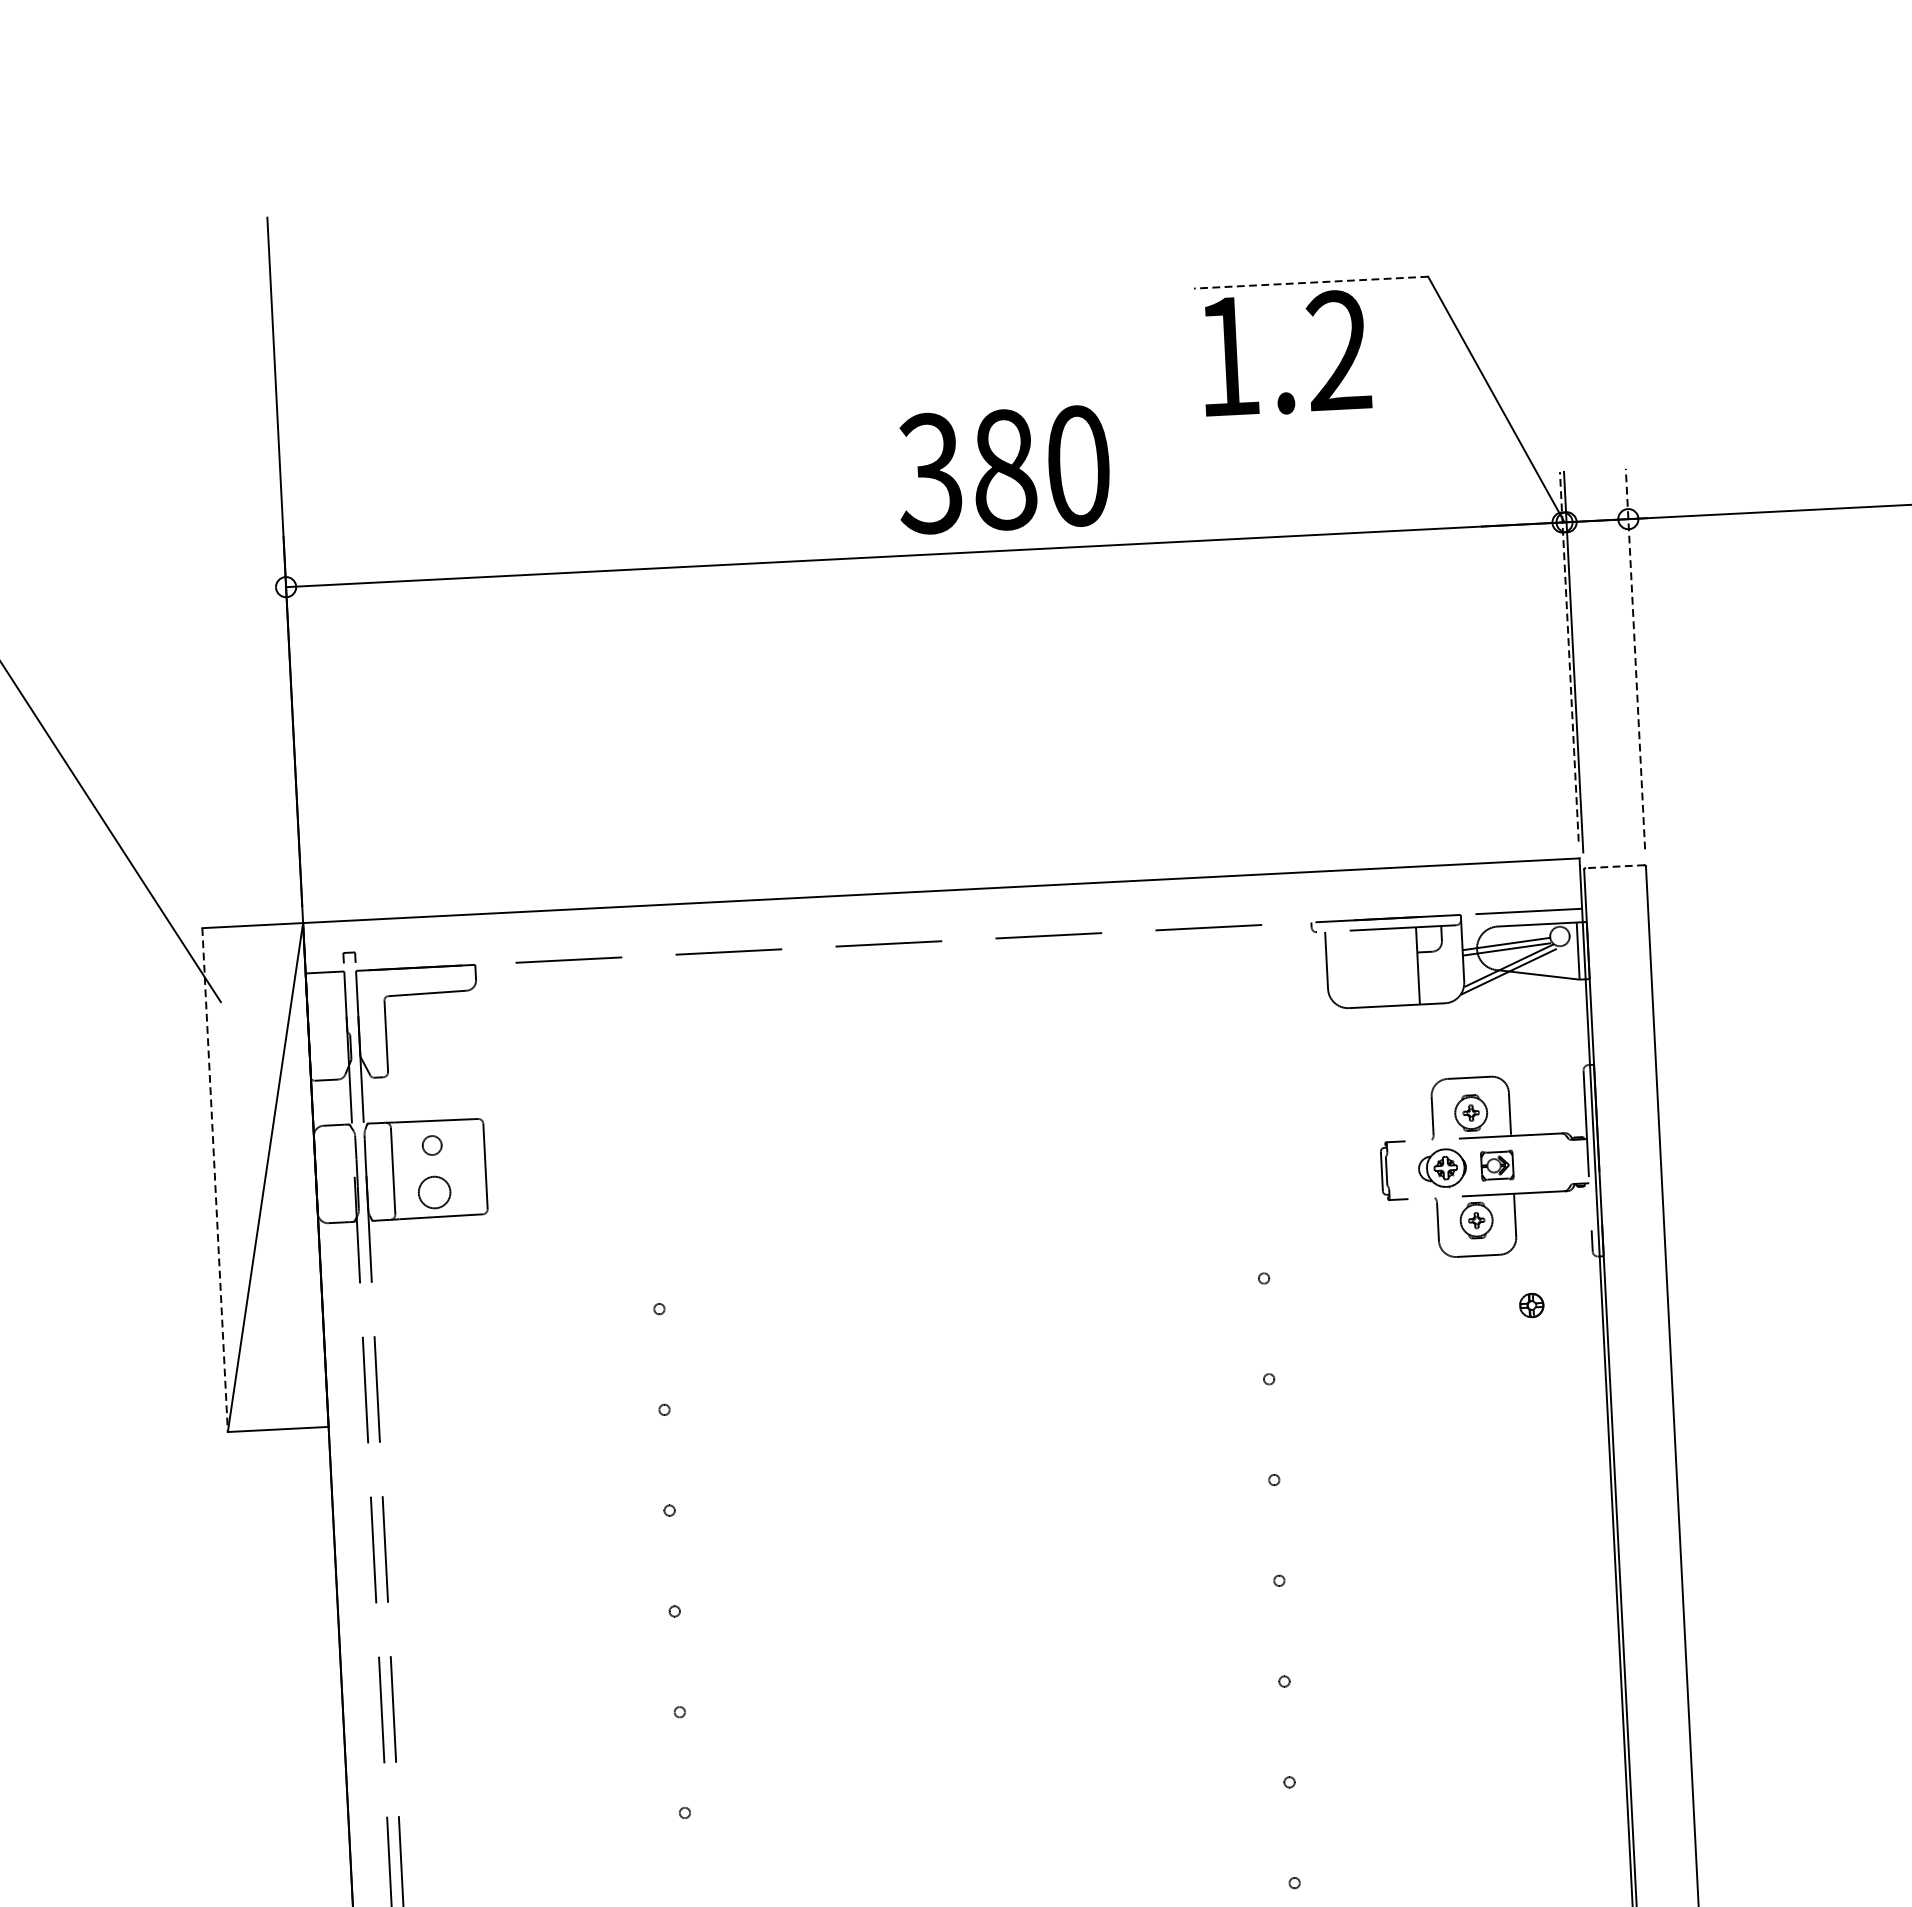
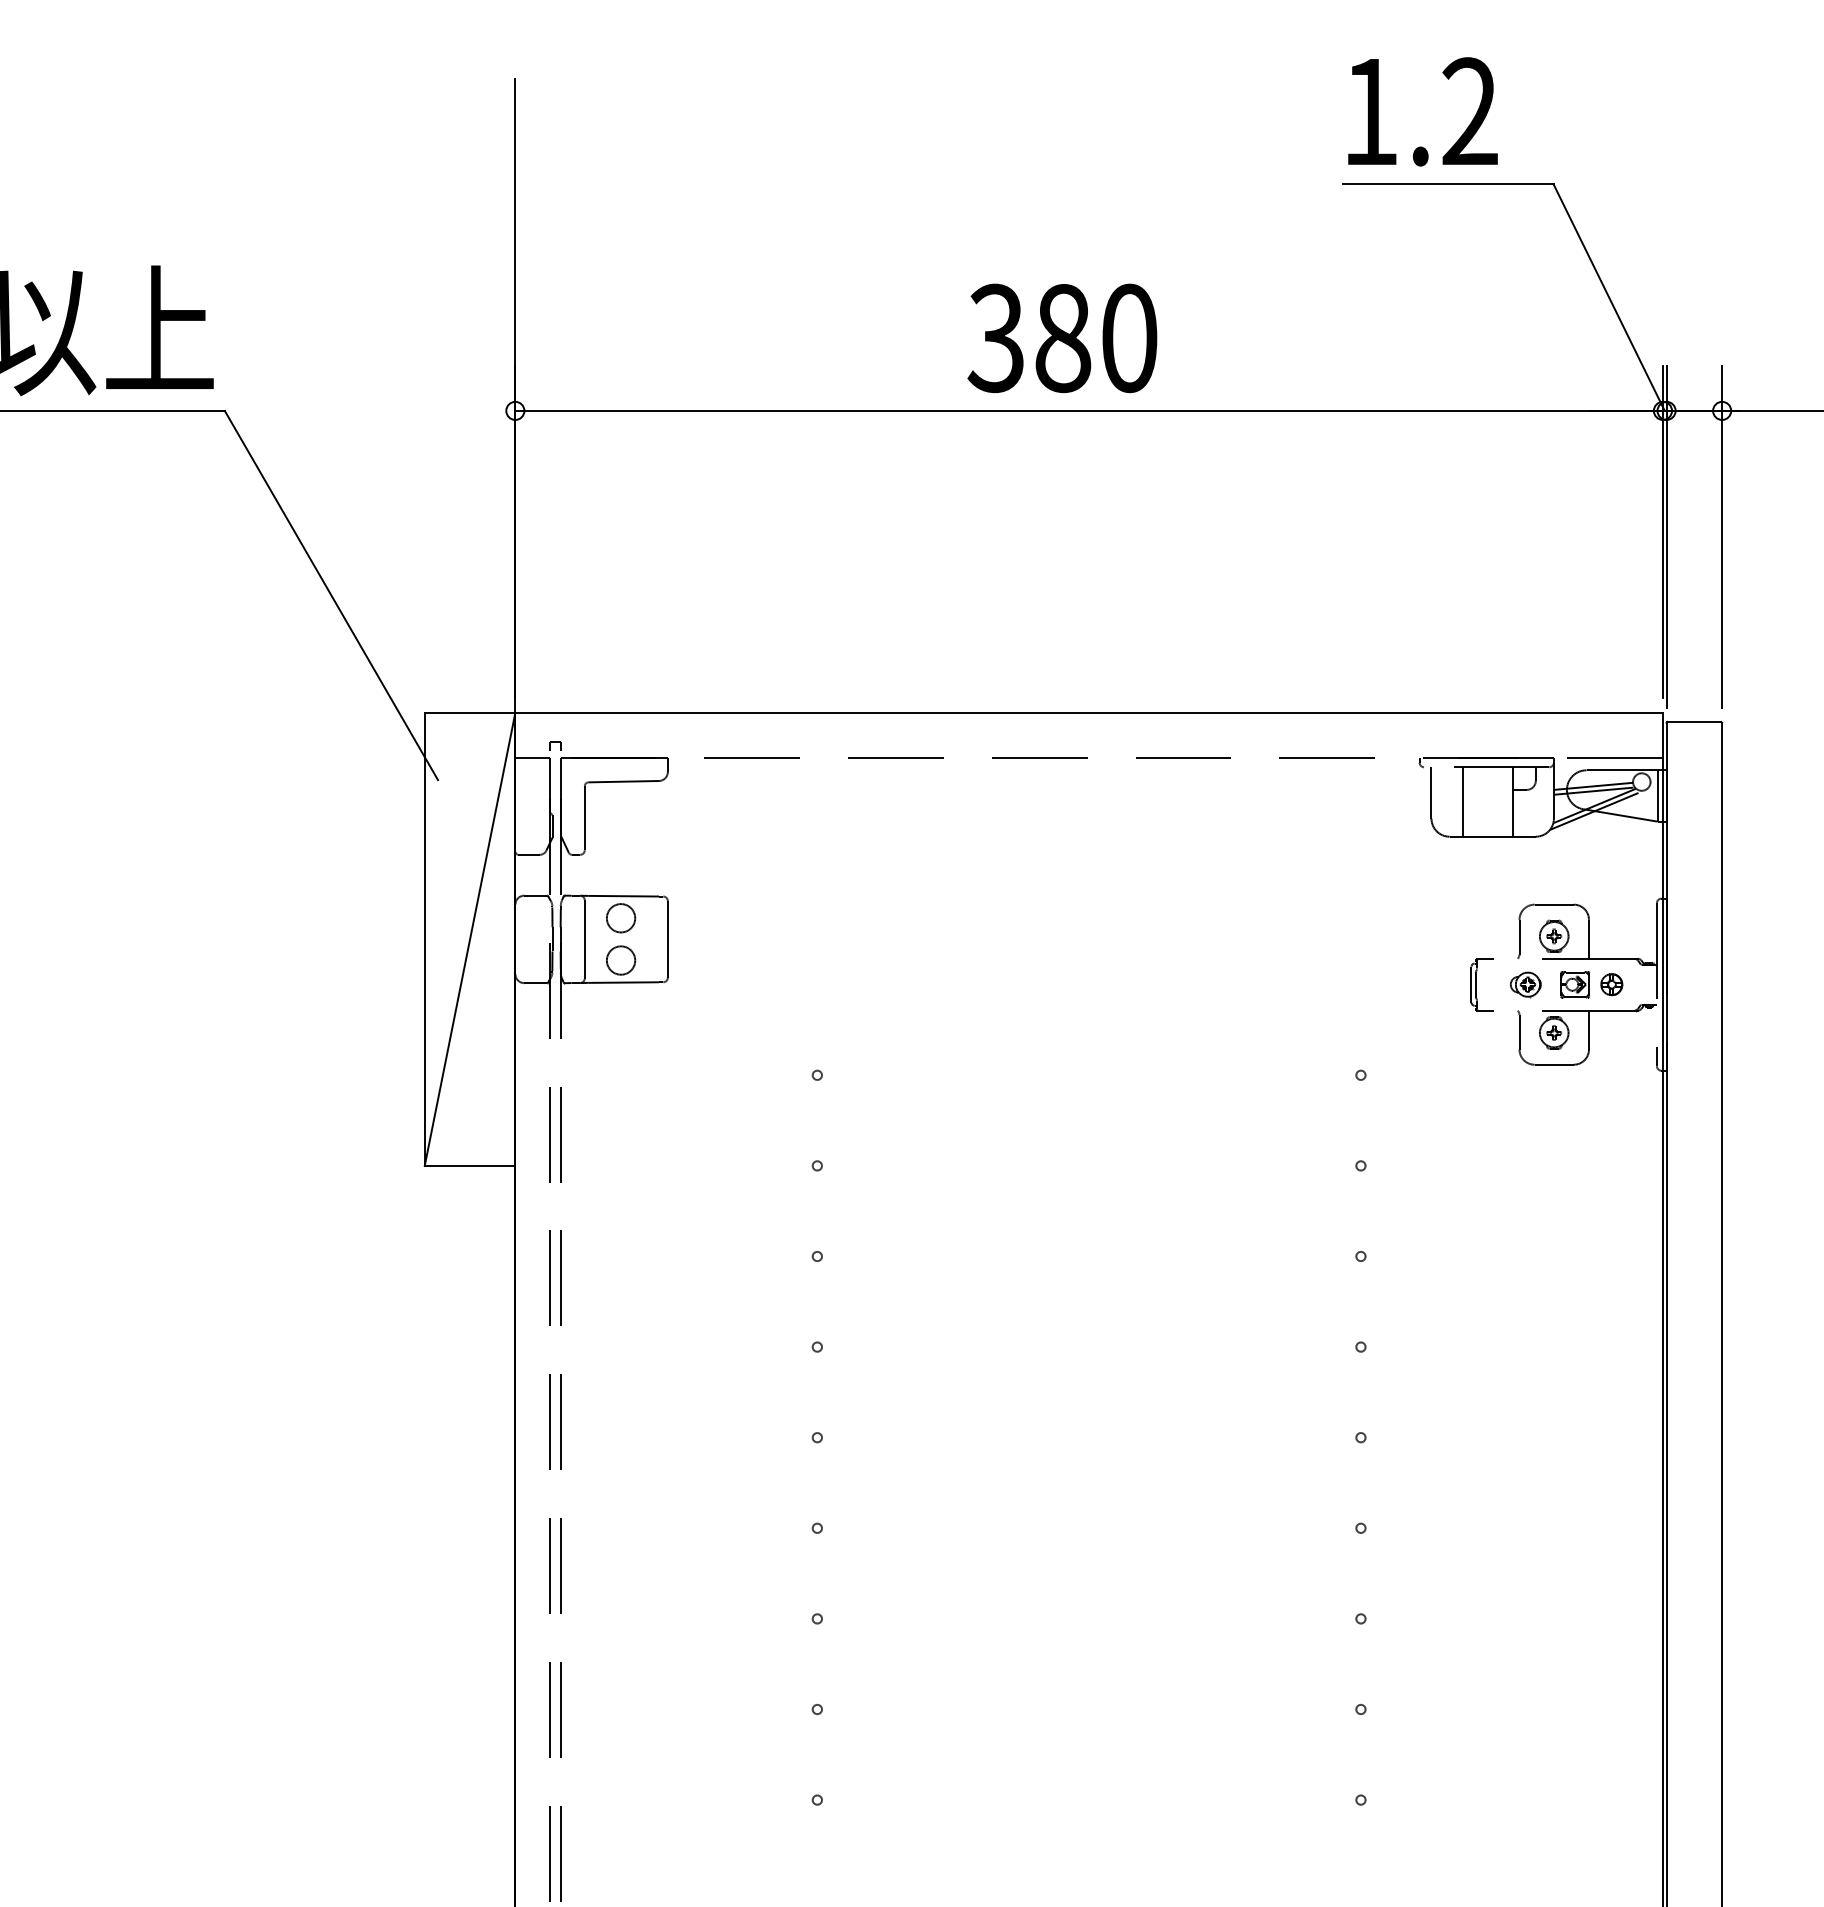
line: (1310, 282) -> (1447, 184), dashed -> solid
text: (1285, 353) -> (1422, 111), moved
text: (1004, 470) -> (1062, 338), moved
line: (1568, 656) -> (1662, 531), dashed -> solid
line: (1635, 658) -> (1722, 536), dashed -> solid
line: (1615, 866) -> (1694, 721), dashed -> solid
line: (1362, 968) -> (1463, 801), added
circle: (431, 1145) -> (620, 918), size x1.67
part: (1441, 1168) -> (1525, 984), size x0.71
line: (214, 1180) -> (424, 939), dashed -> solid
part: (1531, 1305) -> (1611, 984), moved

